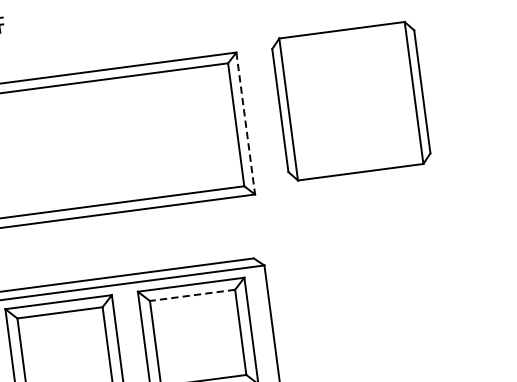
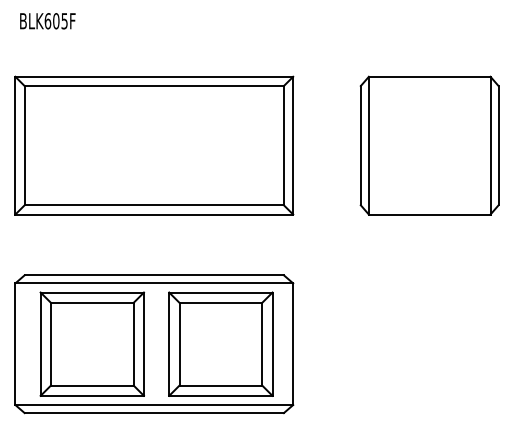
part: (351, 101) -> (429, 145), moved
line: (246, 123) -> (293, 145), dashed -> solid
line: (192, 295) -> (220, 302), dashed -> solid

